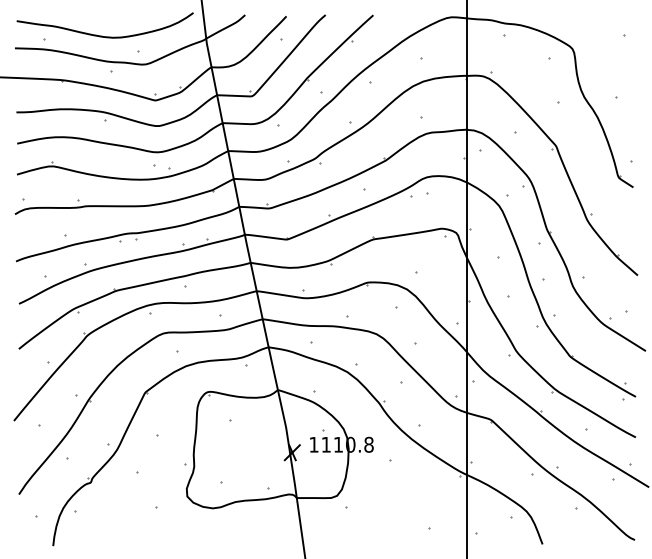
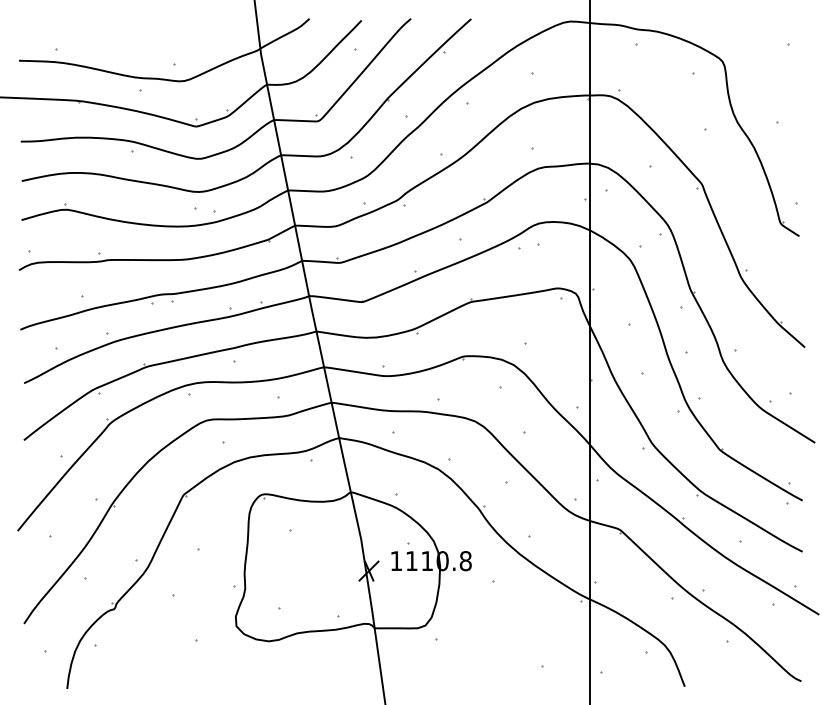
curve: (104, 36) -> (132, 45), removed

